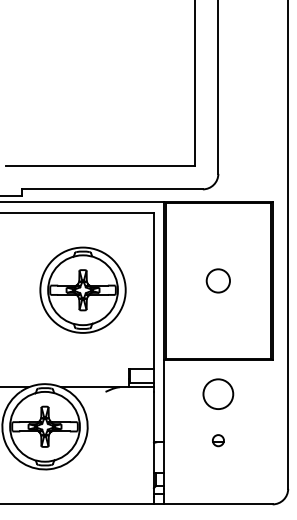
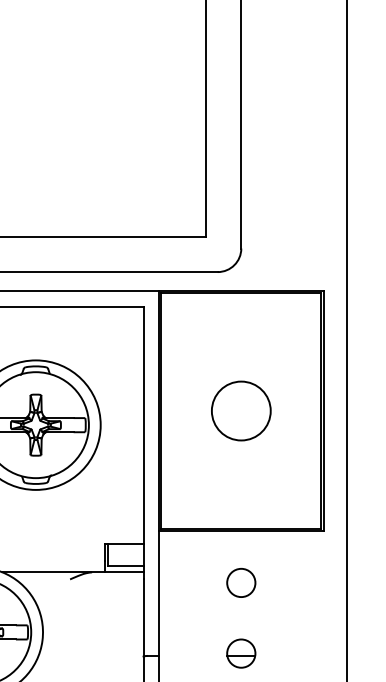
circle: (217, 280) -> (240, 410), size x1.67
circle: (218, 393) -> (241, 581), size x0.62
part: (218, 440) -> (241, 653), size x1.67

